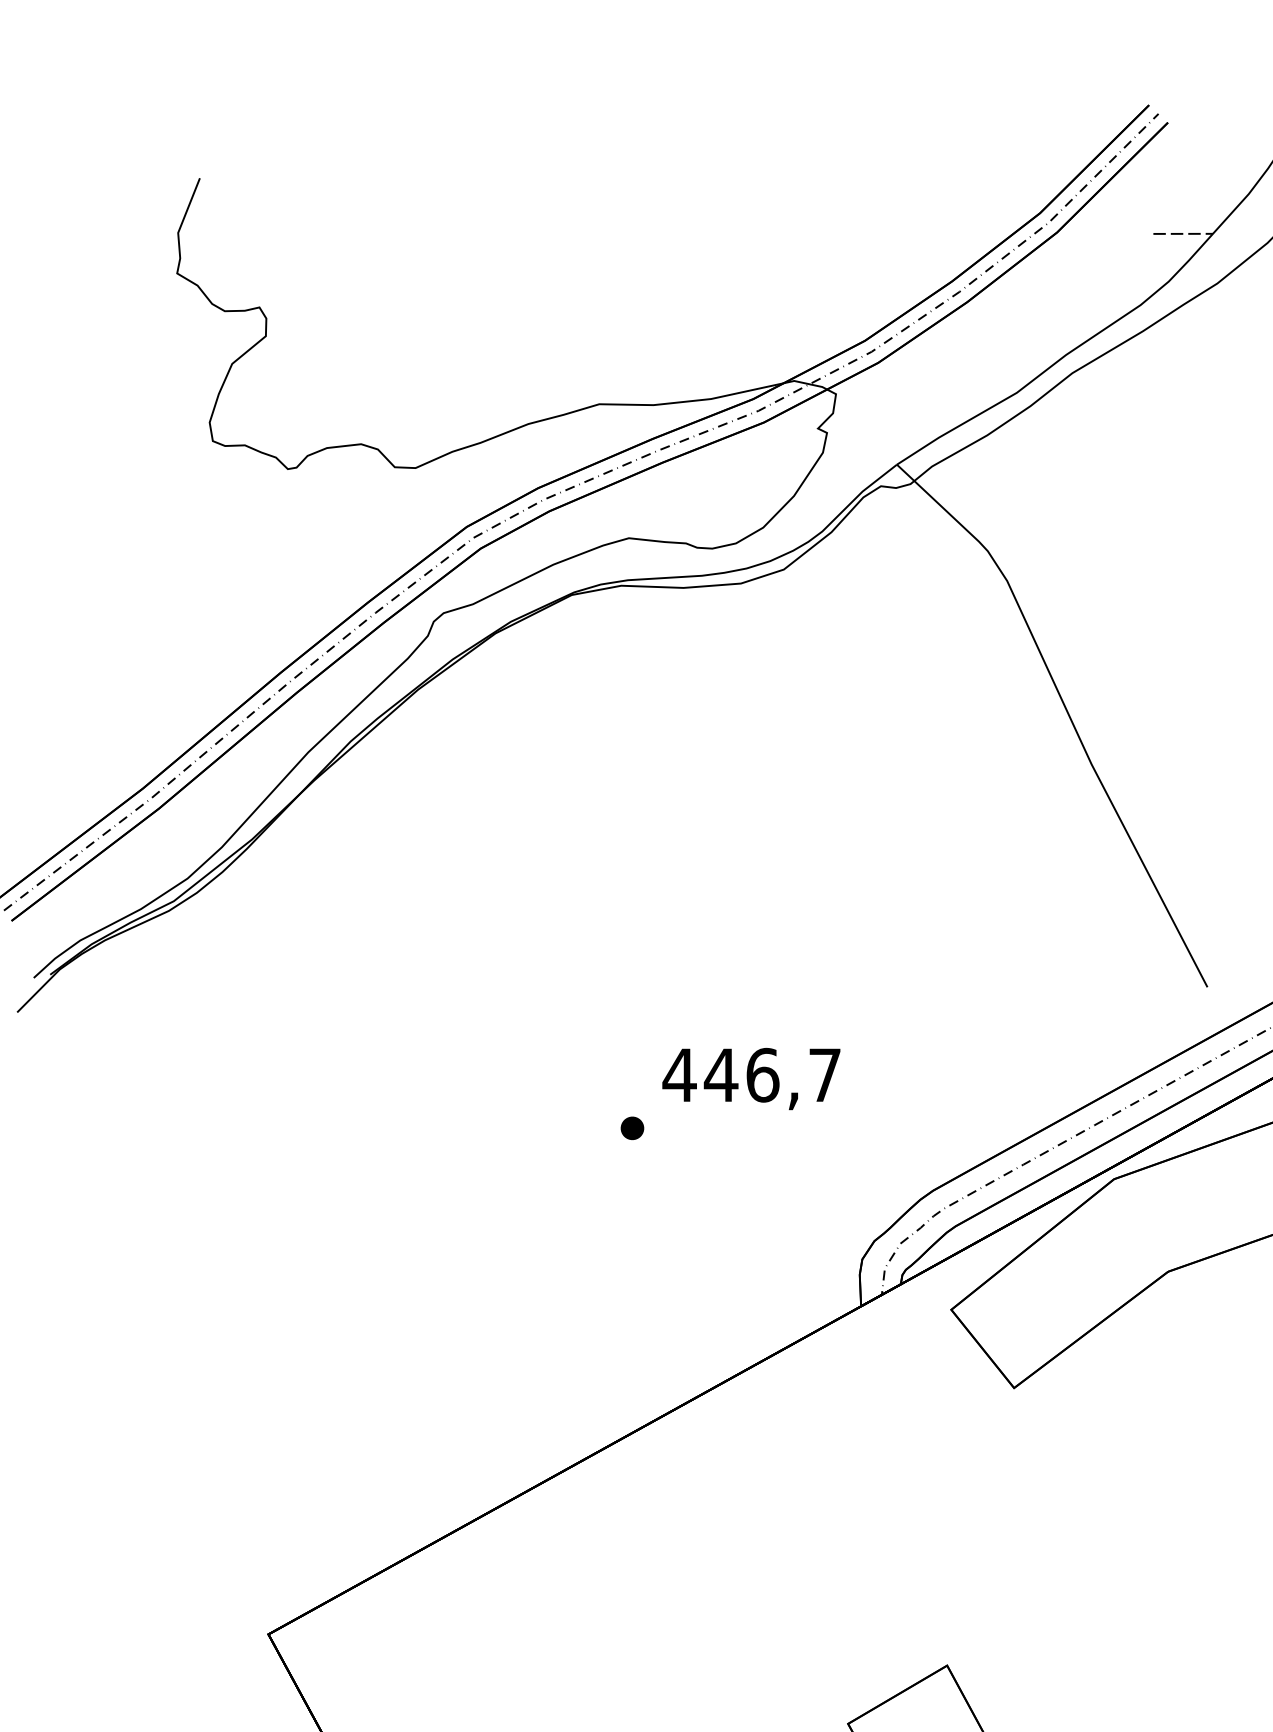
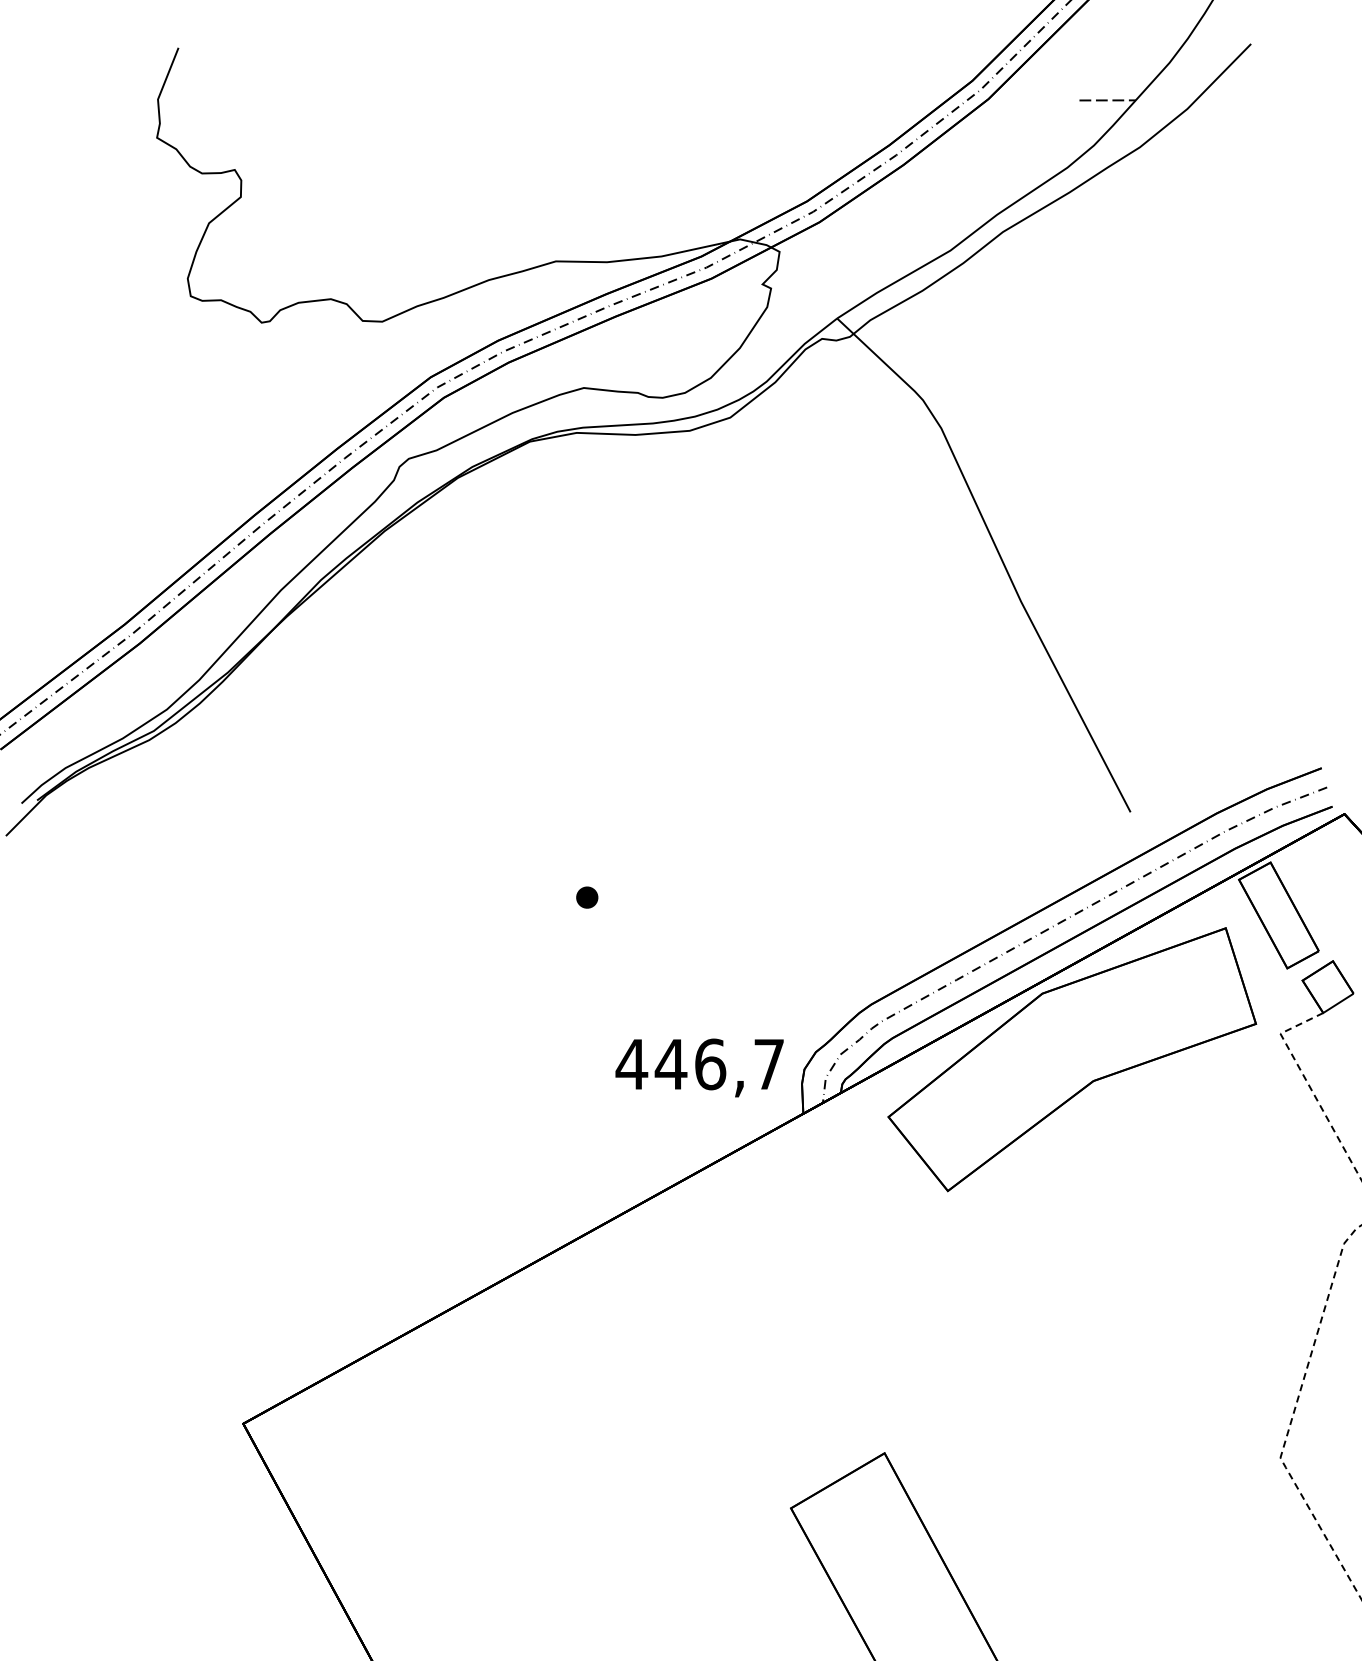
text: (751, 1078) -> (699, 1067), moved
part: (632, 1128) -> (587, 897), moved

